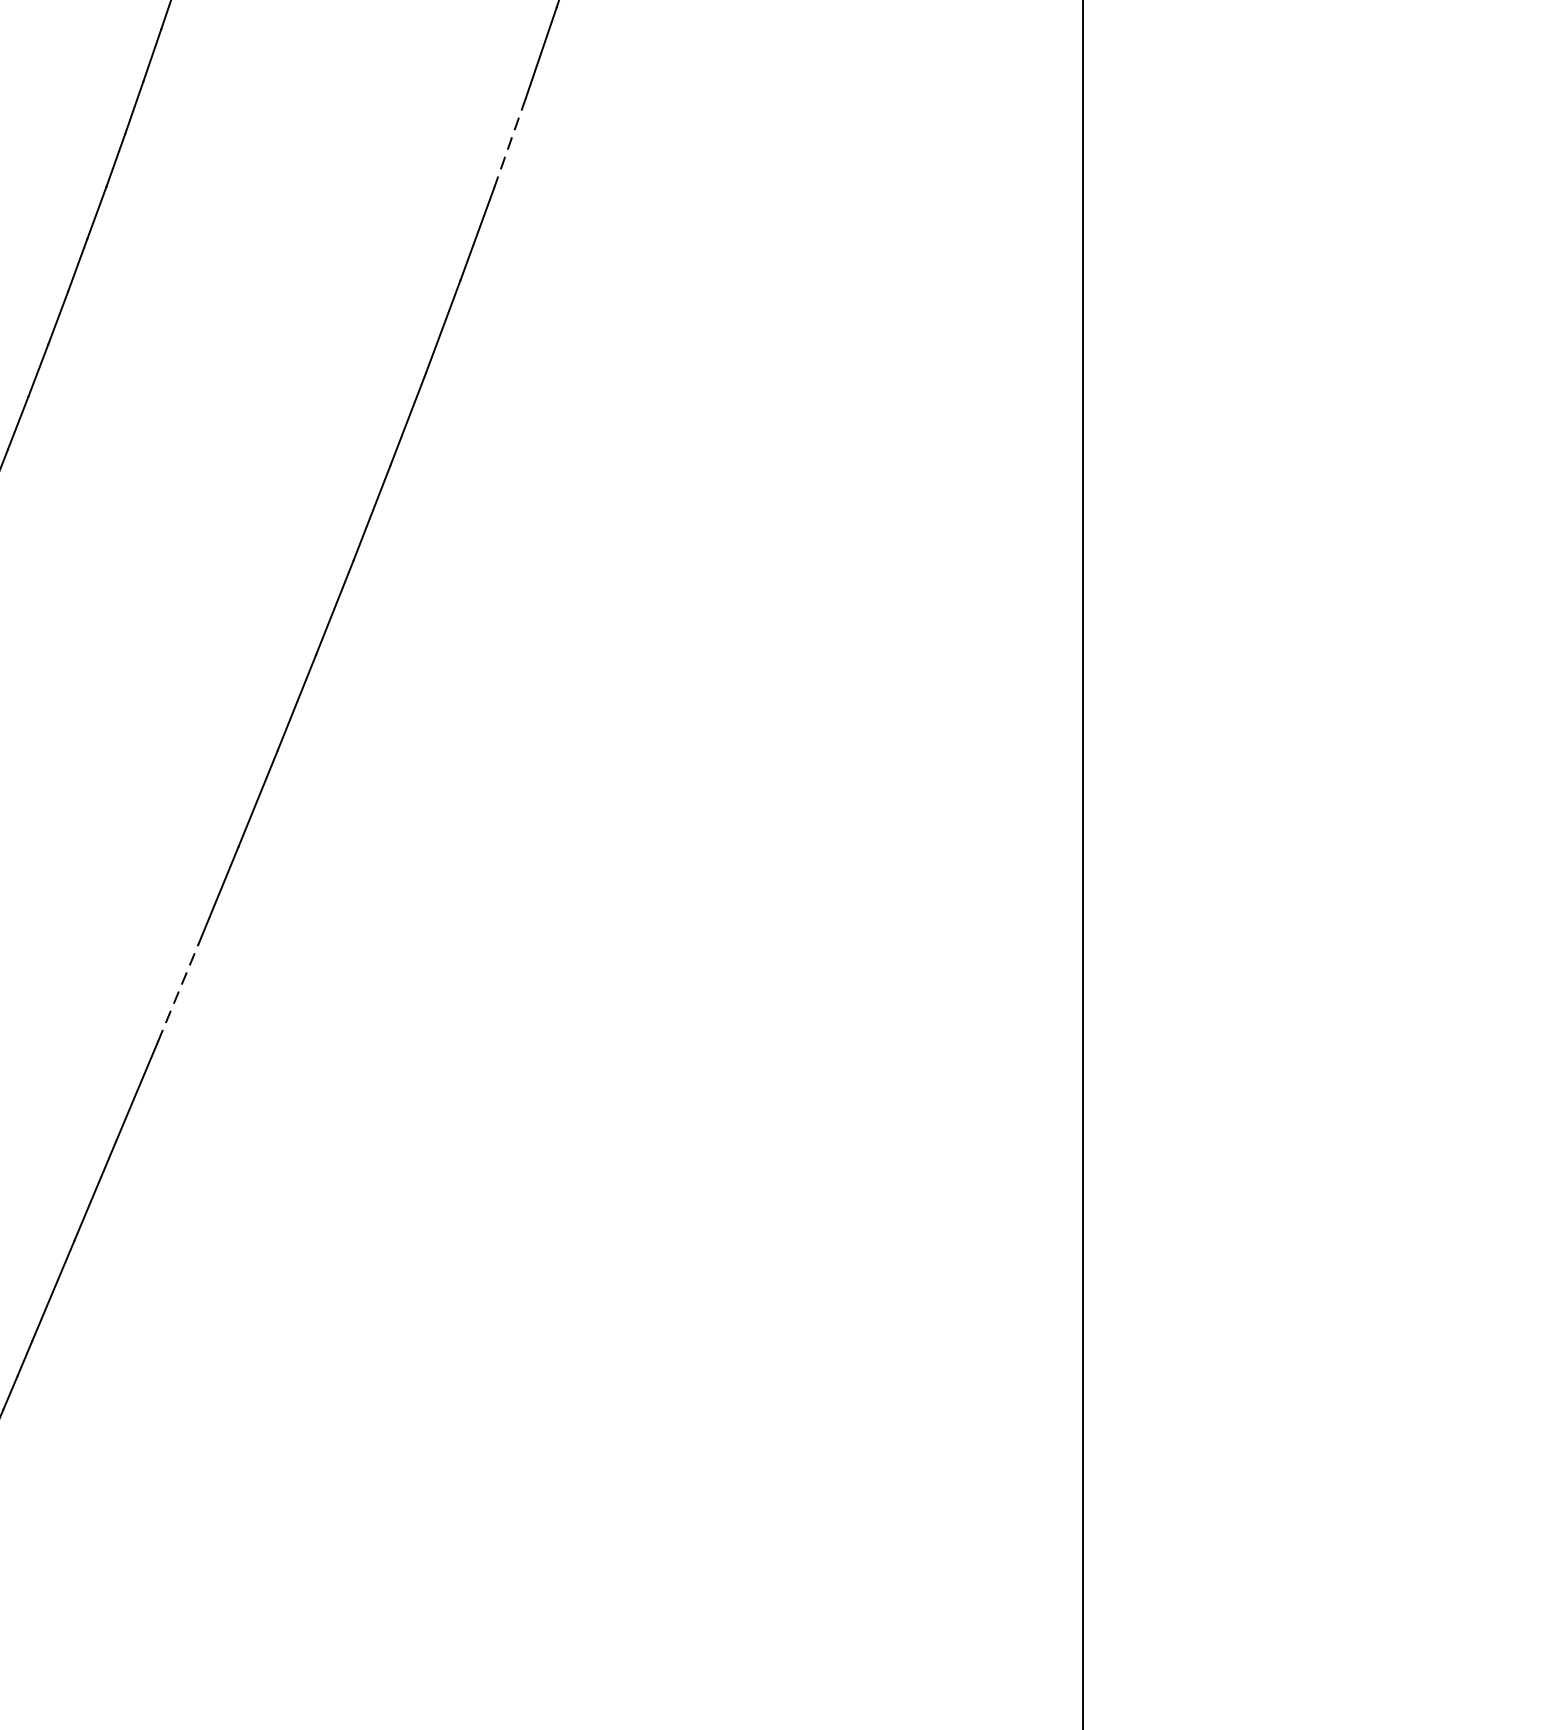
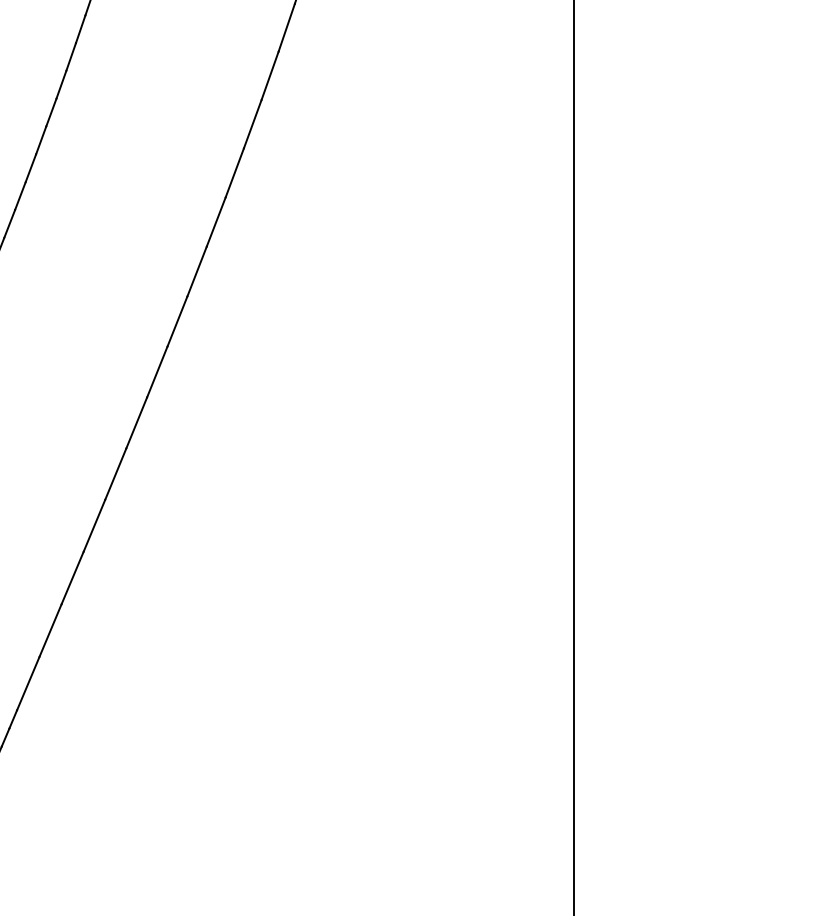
line: (510, 142) -> (270, 75), dashed -> solid
line: (178, 992) -> (94, 525), dashed -> solid

